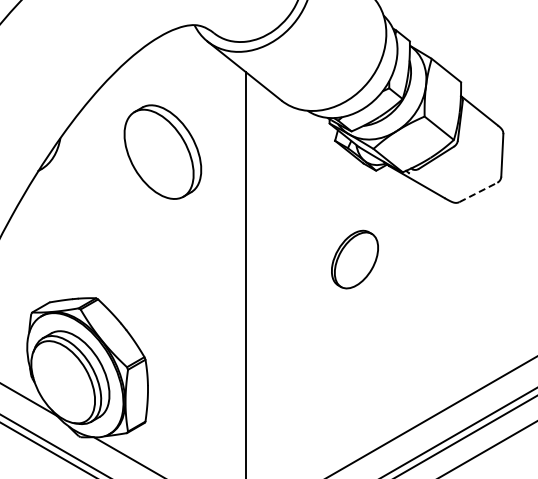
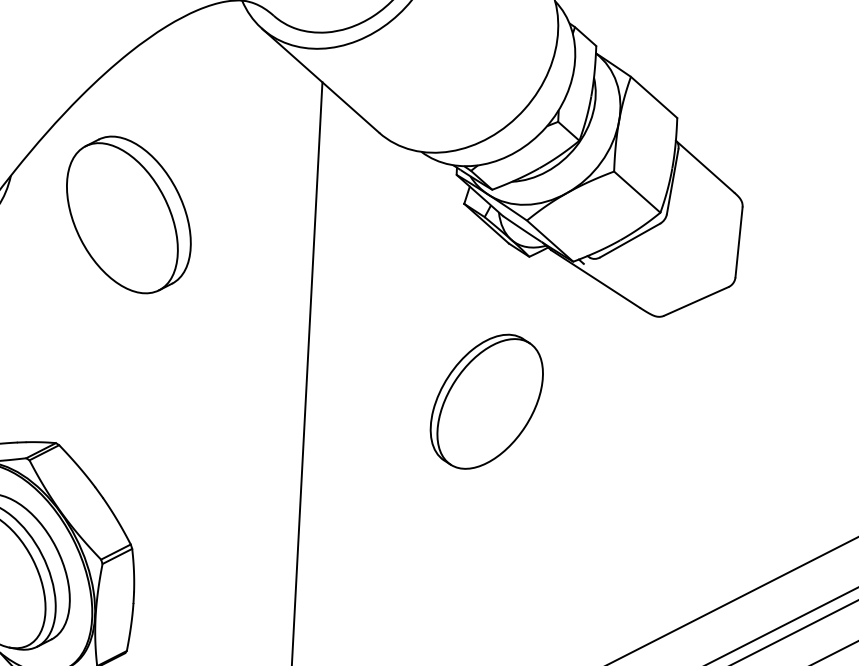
part: (162, 151) -> (128, 213), moved
line: (478, 192) -> (696, 301), dashed -> solid
part: (354, 259) -> (485, 401), size x1.43

